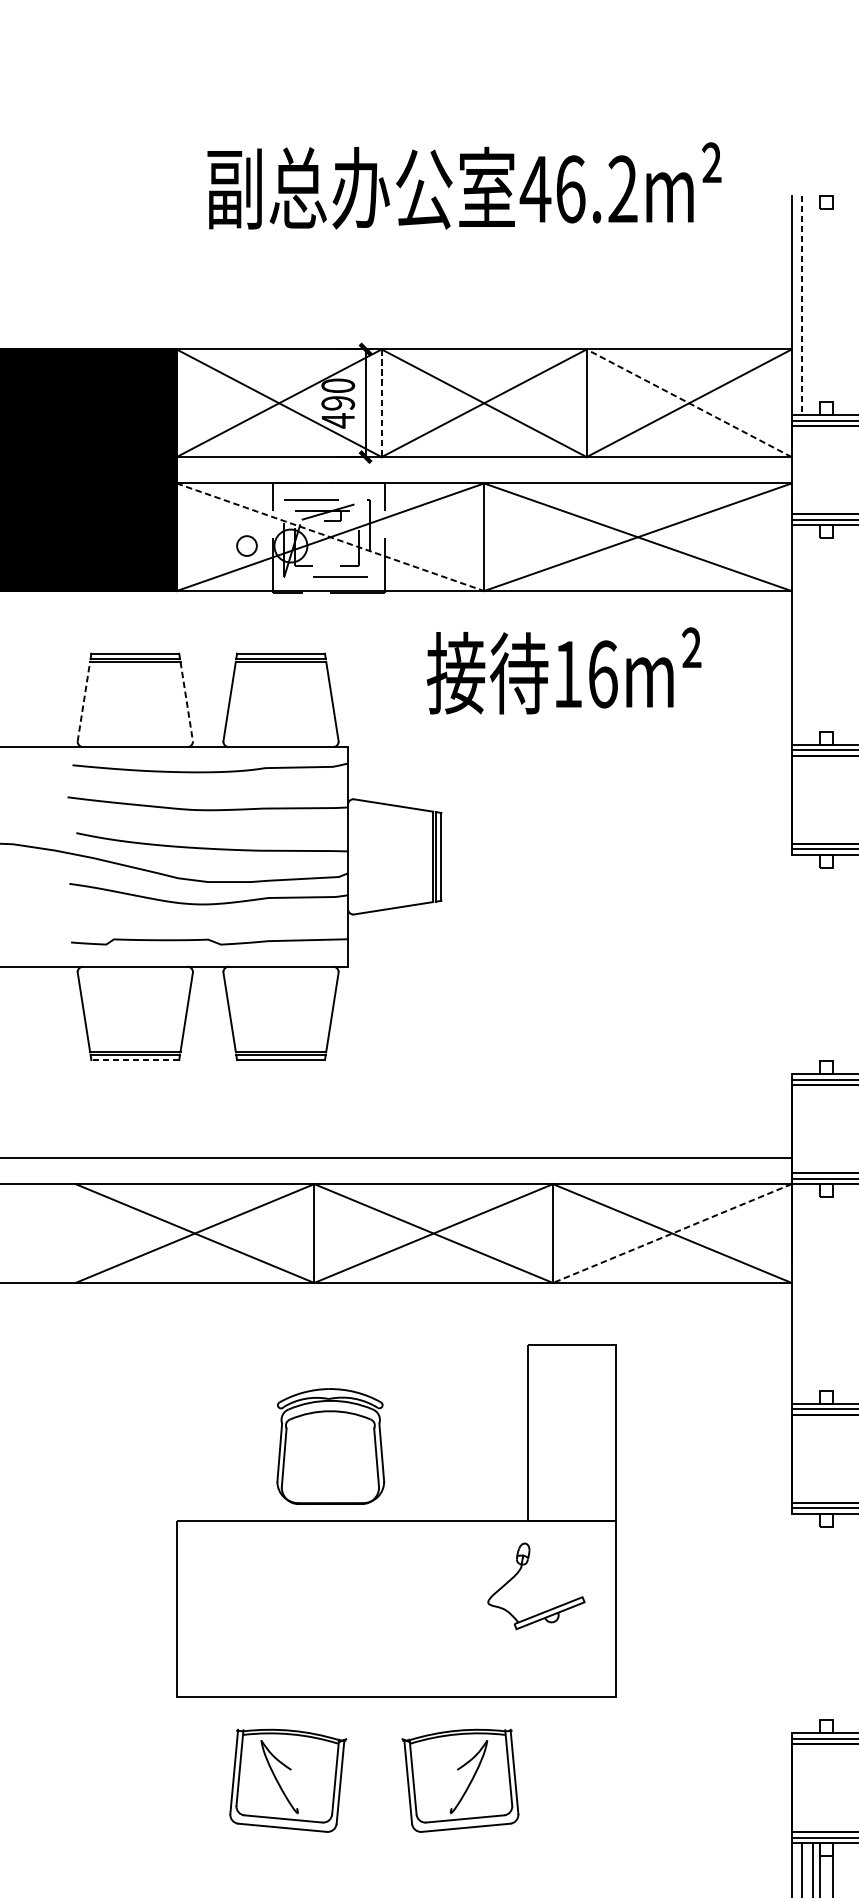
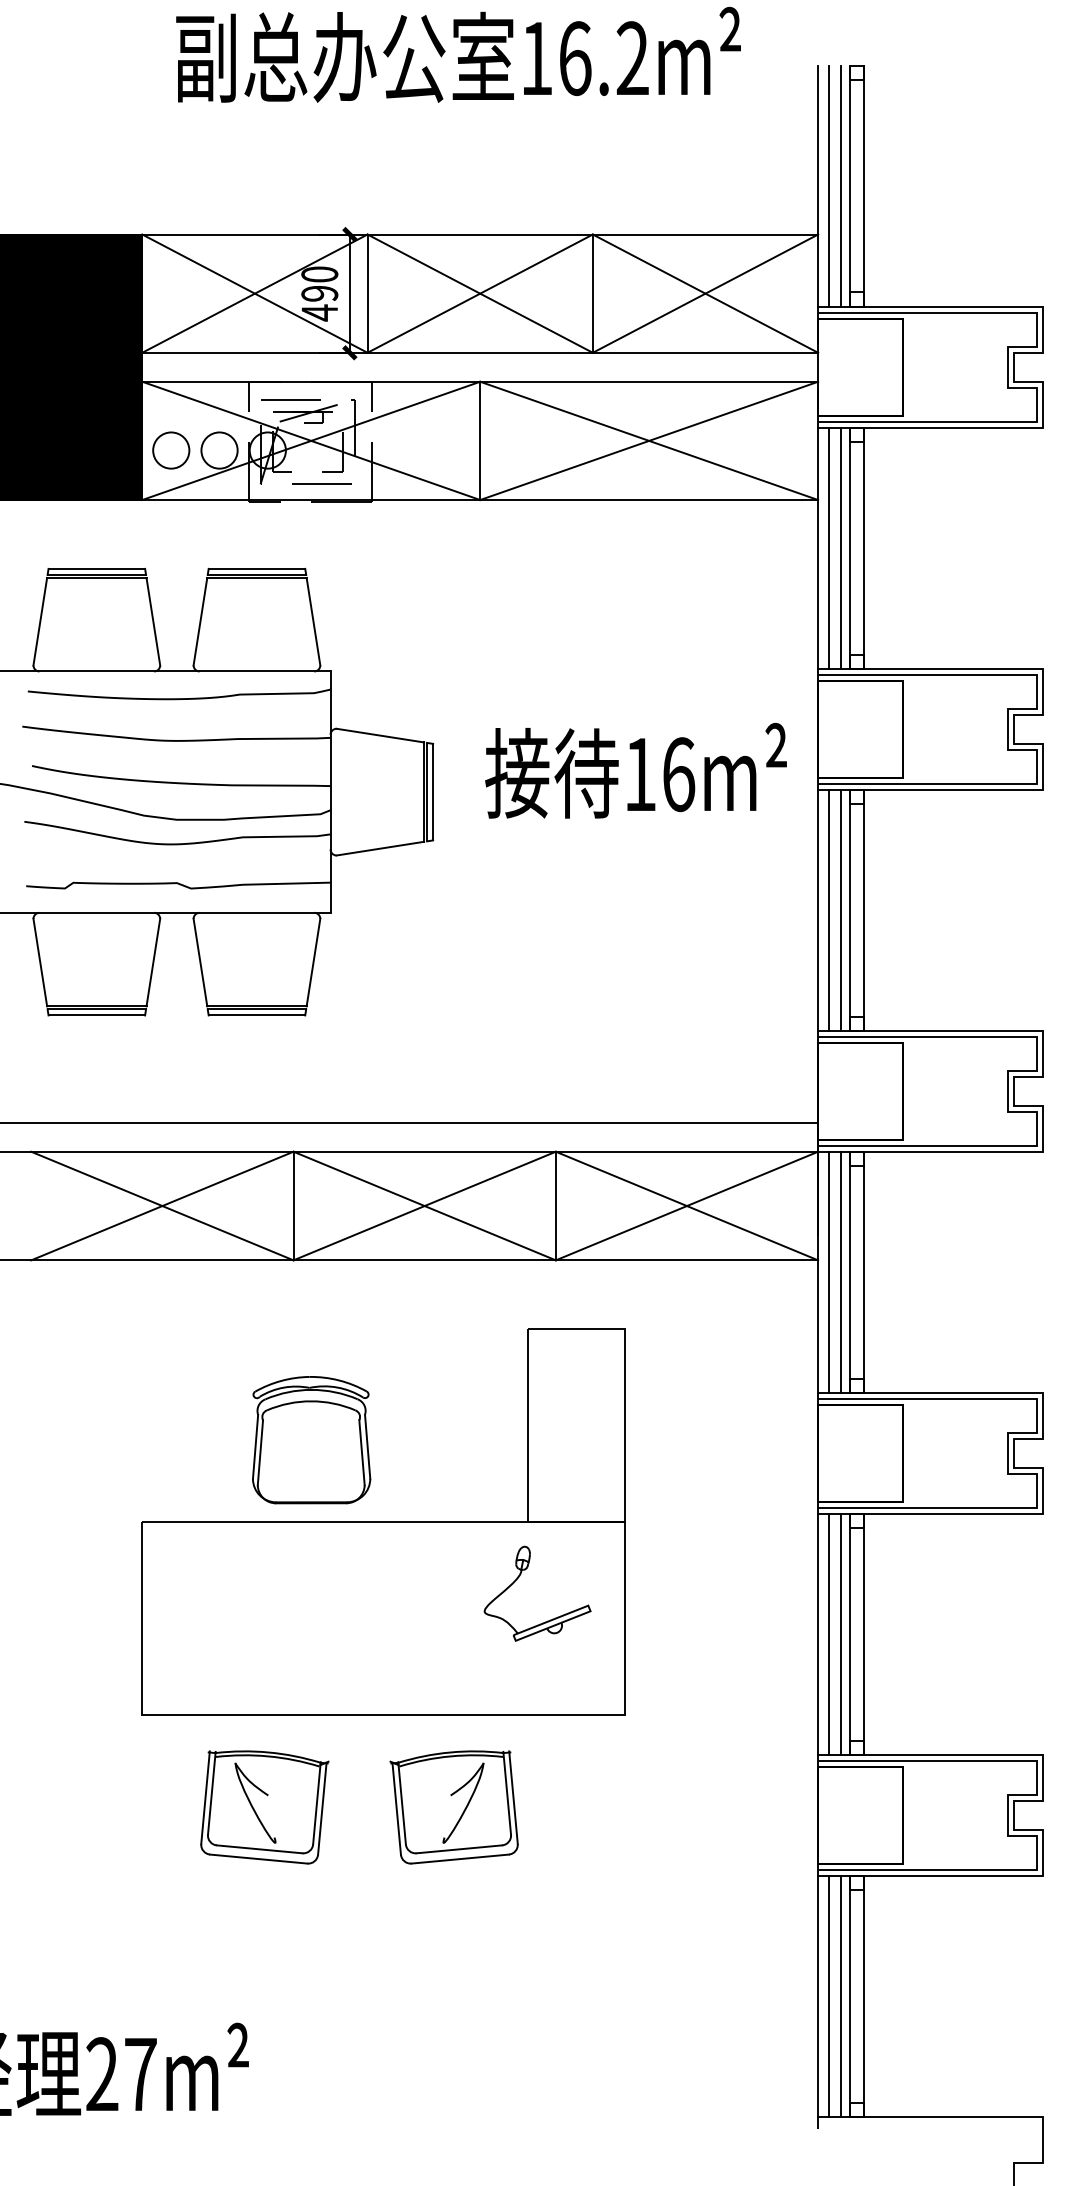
text: (535, 189) -> (536, 58), 46.2m² -> 16.2m²
line: (812, 304) -> (841, 185), added
line: (820, 304) -> (849, 185), added
line: (833, 304) -> (864, 185), added
line: (802, 305) -> (829, 186), dashed -> solid
line: (689, 403) -> (705, 293), dashed -> solid
line: (381, 404) -> (367, 294), dashed -> solid
line: (330, 537) -> (311, 441), dashed -> solid
circle: (203, 545) -> (171, 450), added
circle: (246, 545) -> (219, 450), size x1.67
line: (802, 635) -> (829, 548), added
line: (812, 635) -> (841, 548), added
line: (820, 635) -> (849, 548), added
line: (833, 635) -> (864, 548), added
text: (563, 670) -> (635, 770), moved
line: (84, 701) -> (40, 621), dashed -> solid
line: (186, 702) -> (153, 622), dashed -> solid
line: (792, 964) -> (818, 910), added
line: (802, 964) -> (829, 910), added
line: (812, 964) -> (841, 910), added
line: (820, 964) -> (849, 910), added
line: (833, 964) -> (864, 910), added
line: (135, 1060) -> (96, 1015), dashed -> solid
line: (672, 1233) -> (687, 1206), dashed -> solid
line: (802, 1294) -> (829, 1272), added
line: (812, 1294) -> (841, 1272), added
line: (820, 1294) -> (849, 1272), added
line: (833, 1294) -> (864, 1272), added
line: (792, 1623) -> (818, 1634), added
line: (802, 1623) -> (829, 1634), added
line: (812, 1623) -> (841, 1634), added
line: (820, 1623) -> (849, 1634), added
line: (833, 1623) -> (864, 1634), added

